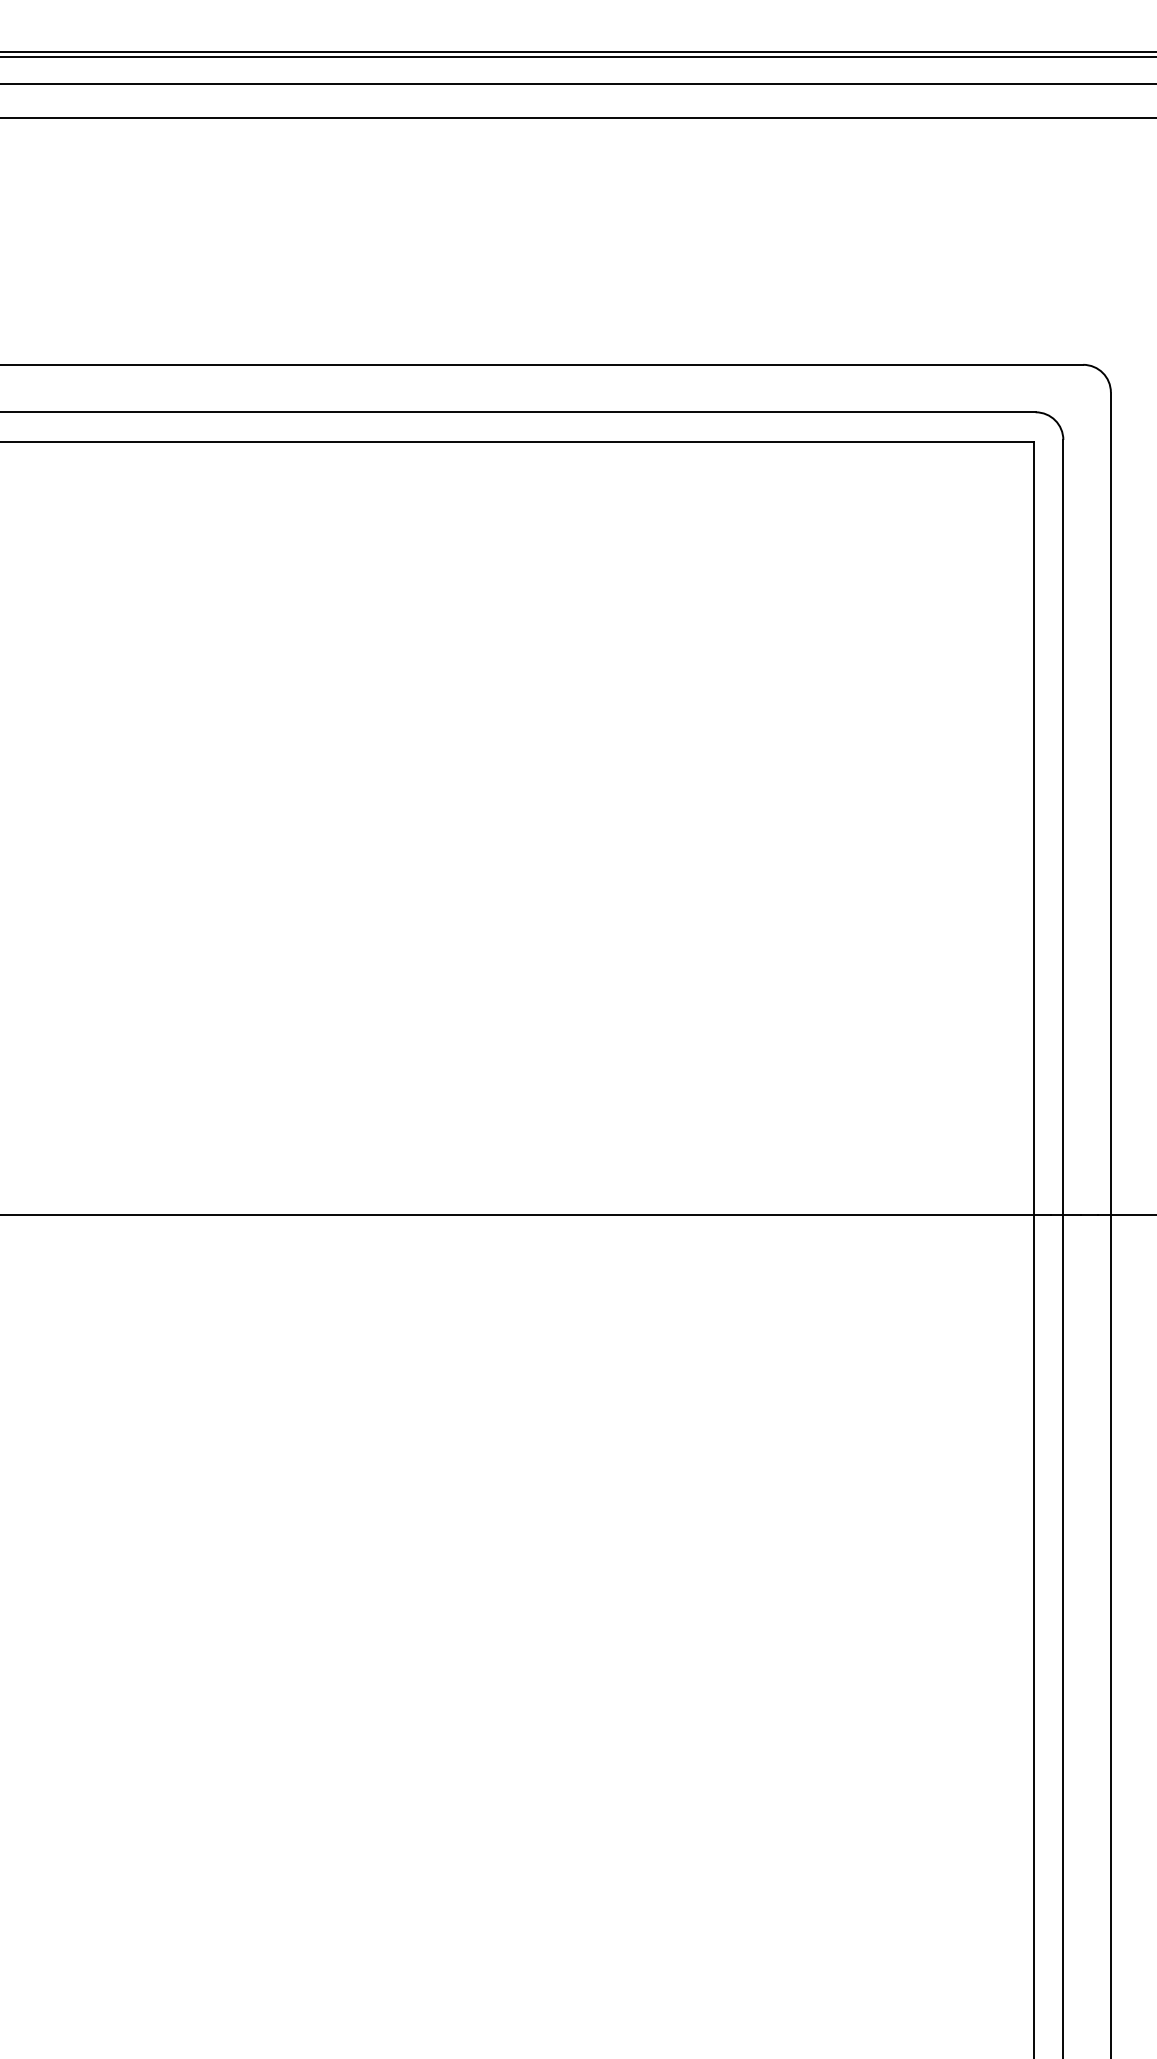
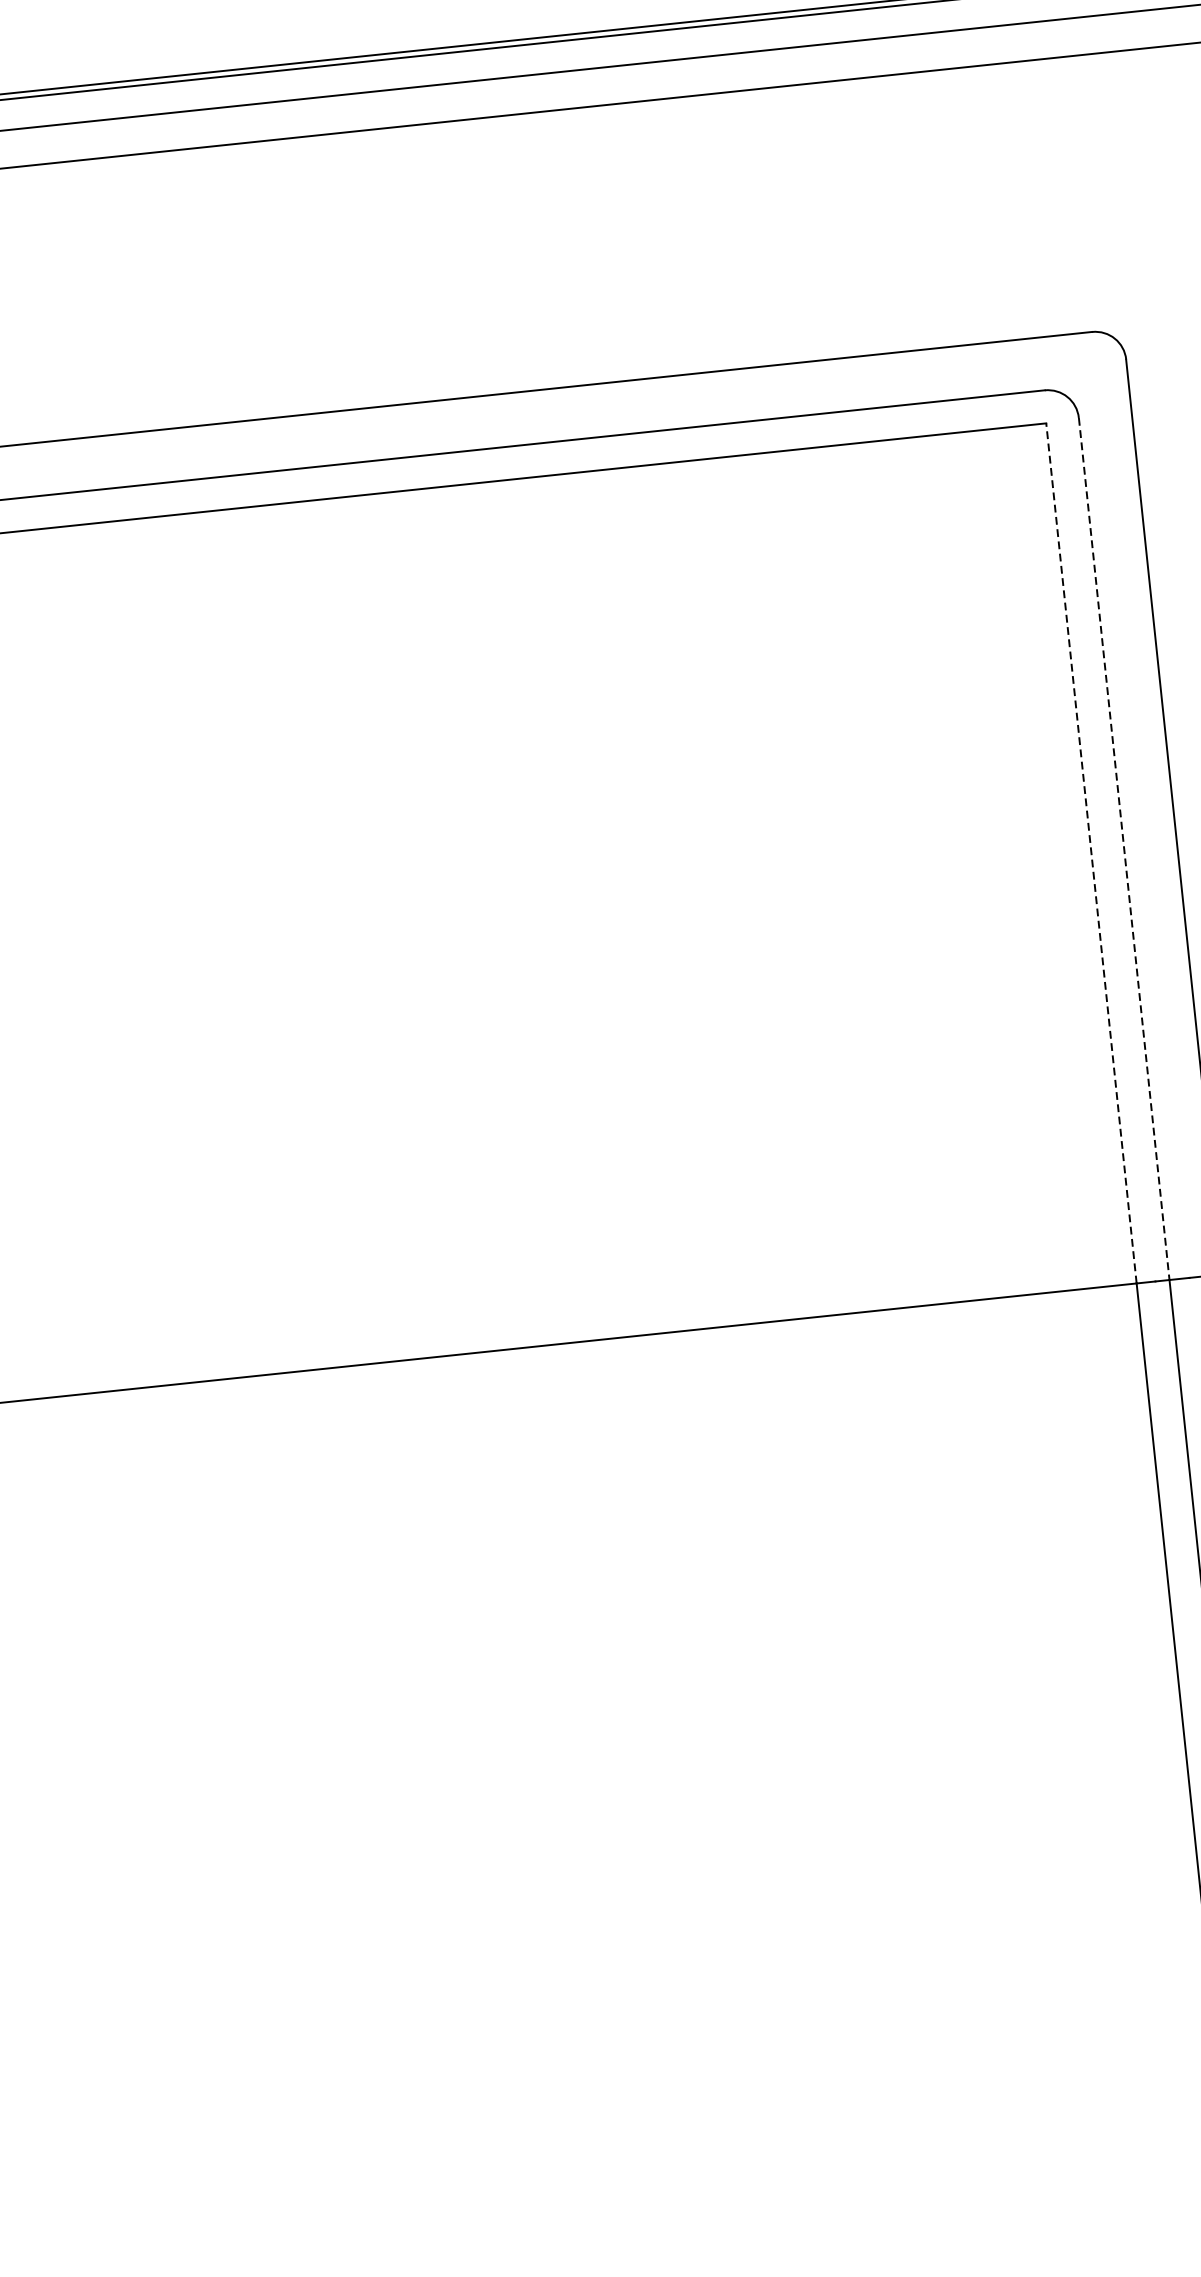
line: (1063, 827) -> (1124, 849), solid -> dashed
line: (1033, 828) -> (1091, 853), solid -> dashed

